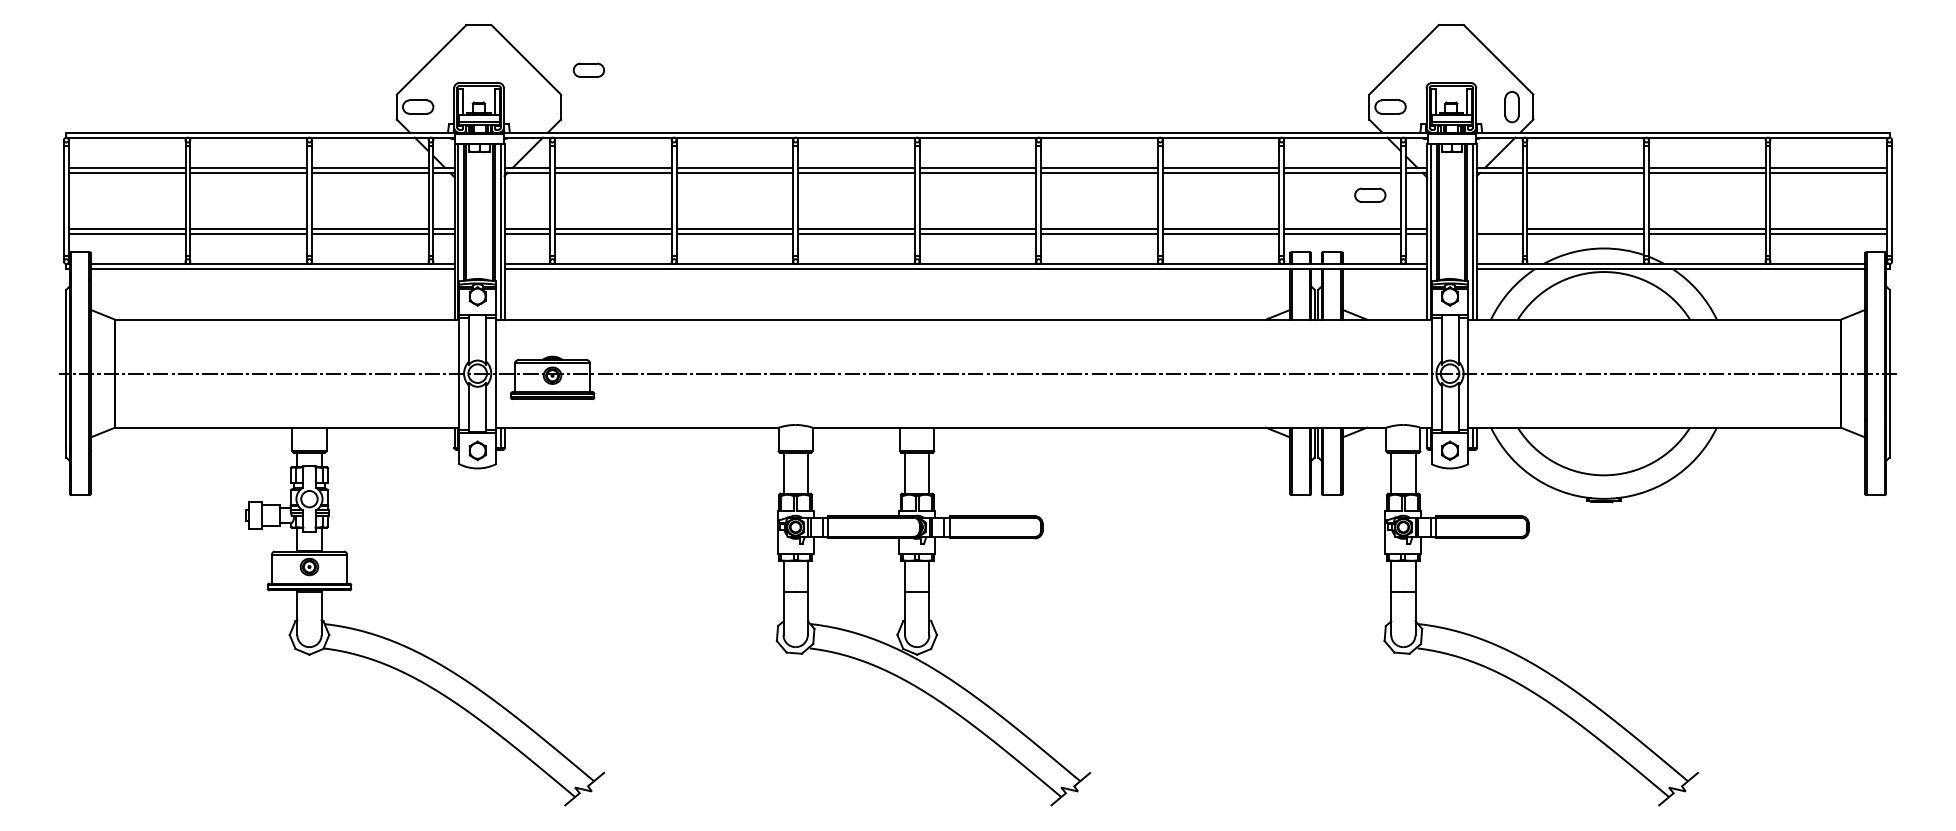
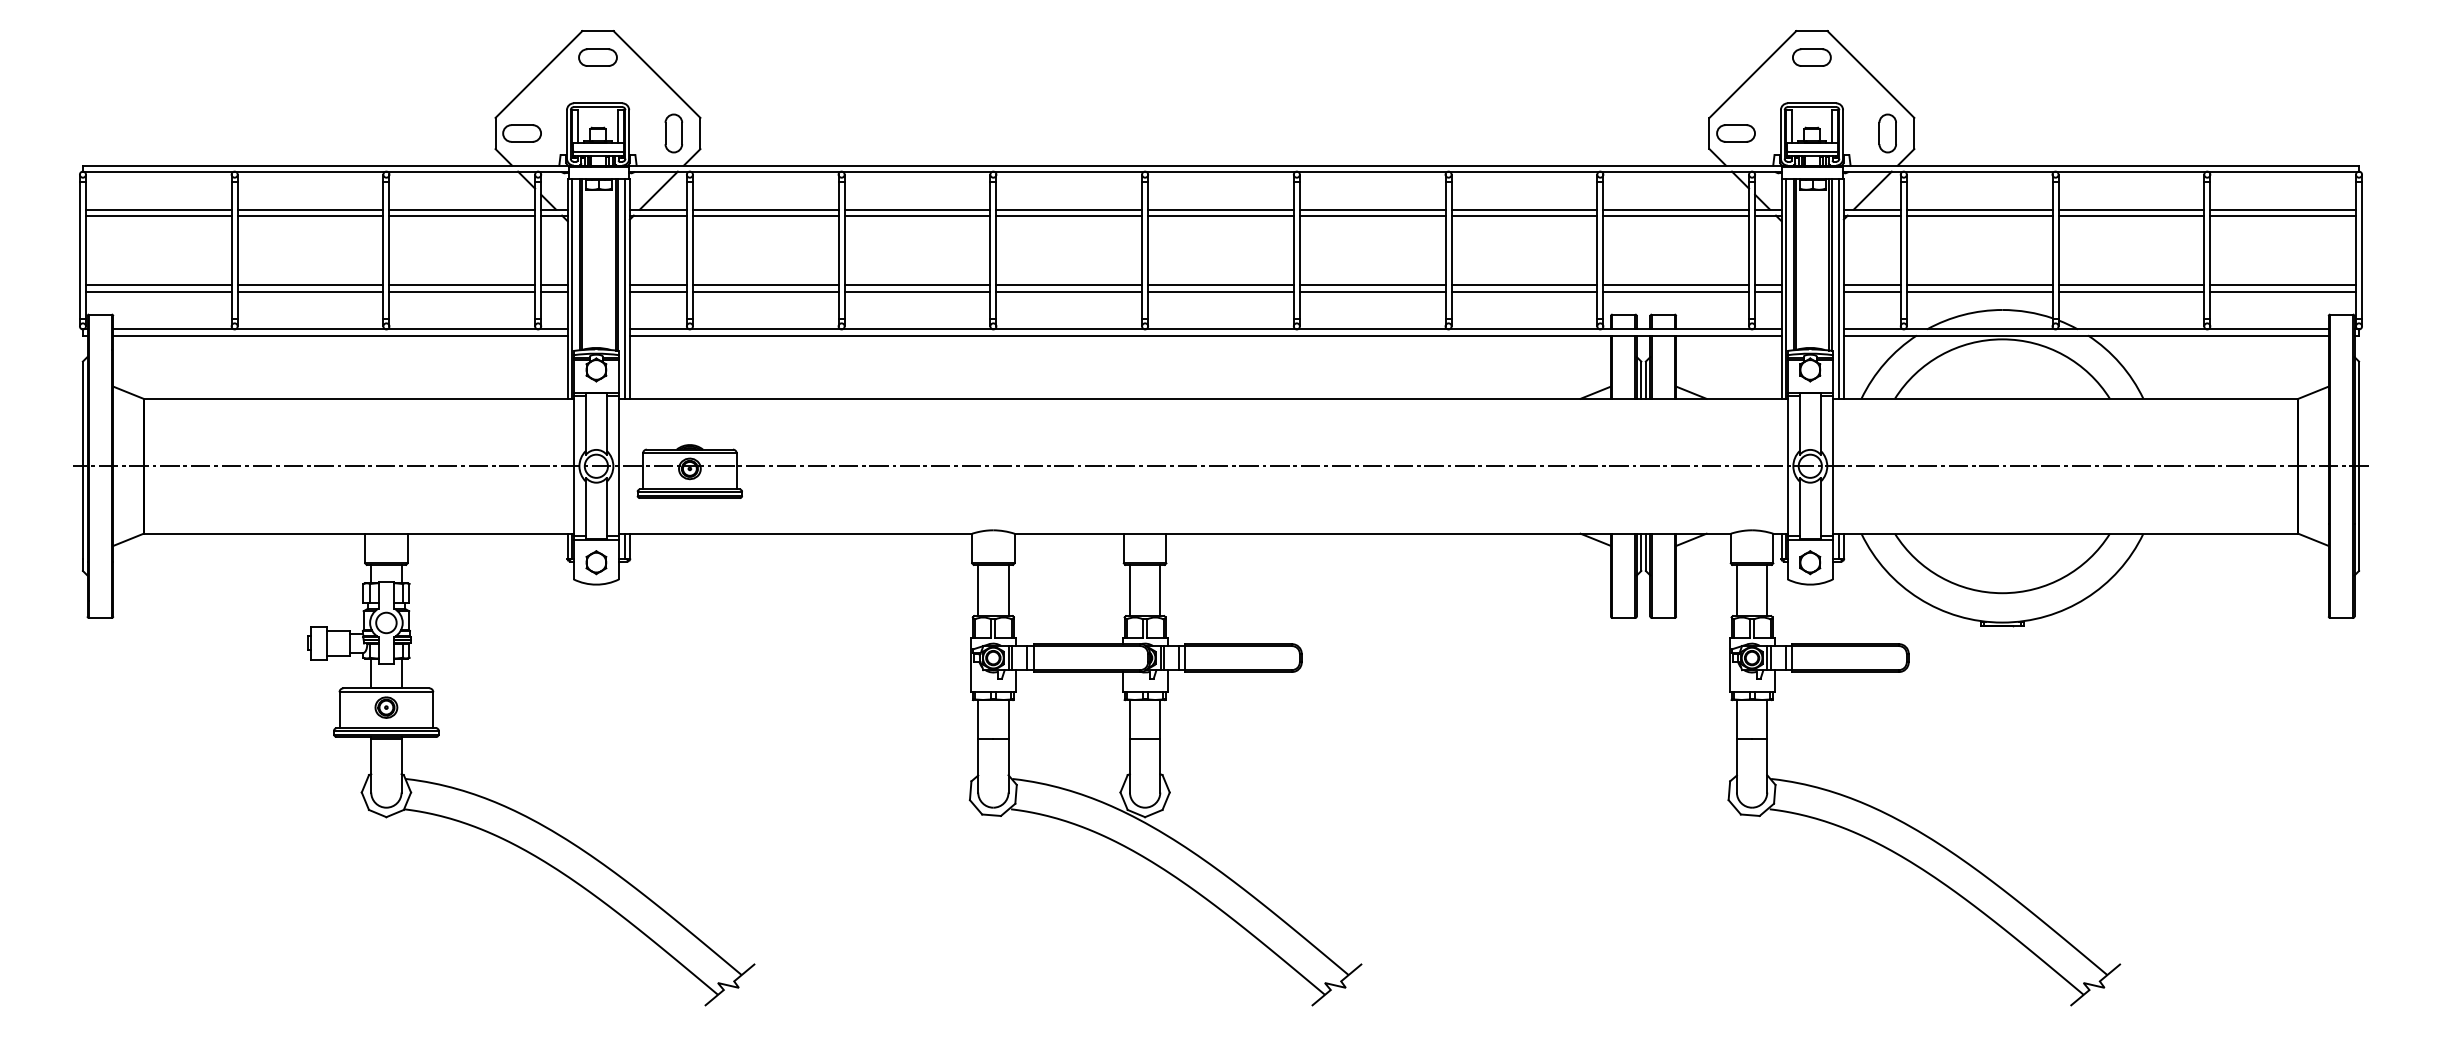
part: (588, 69) -> (597, 56), moved
part: (539, 107) -> (673, 133), added
part: (1370, 194) -> (1812, 56), moved
line: (1499, 228) -> (1872, 285), added

